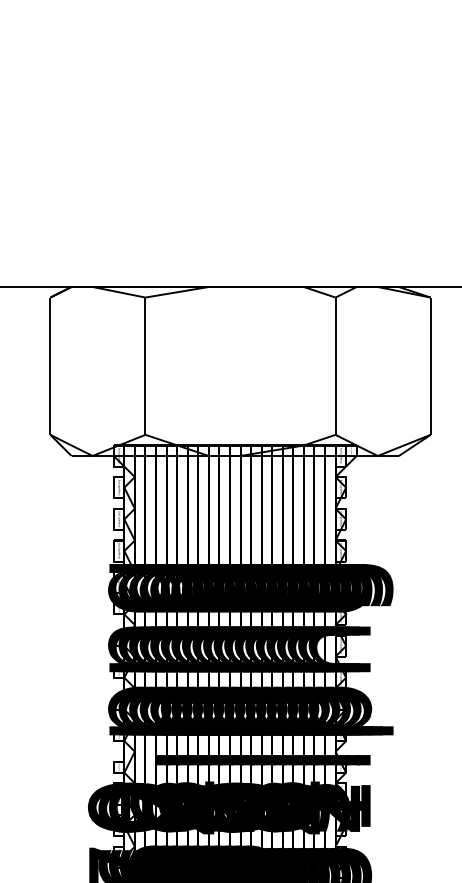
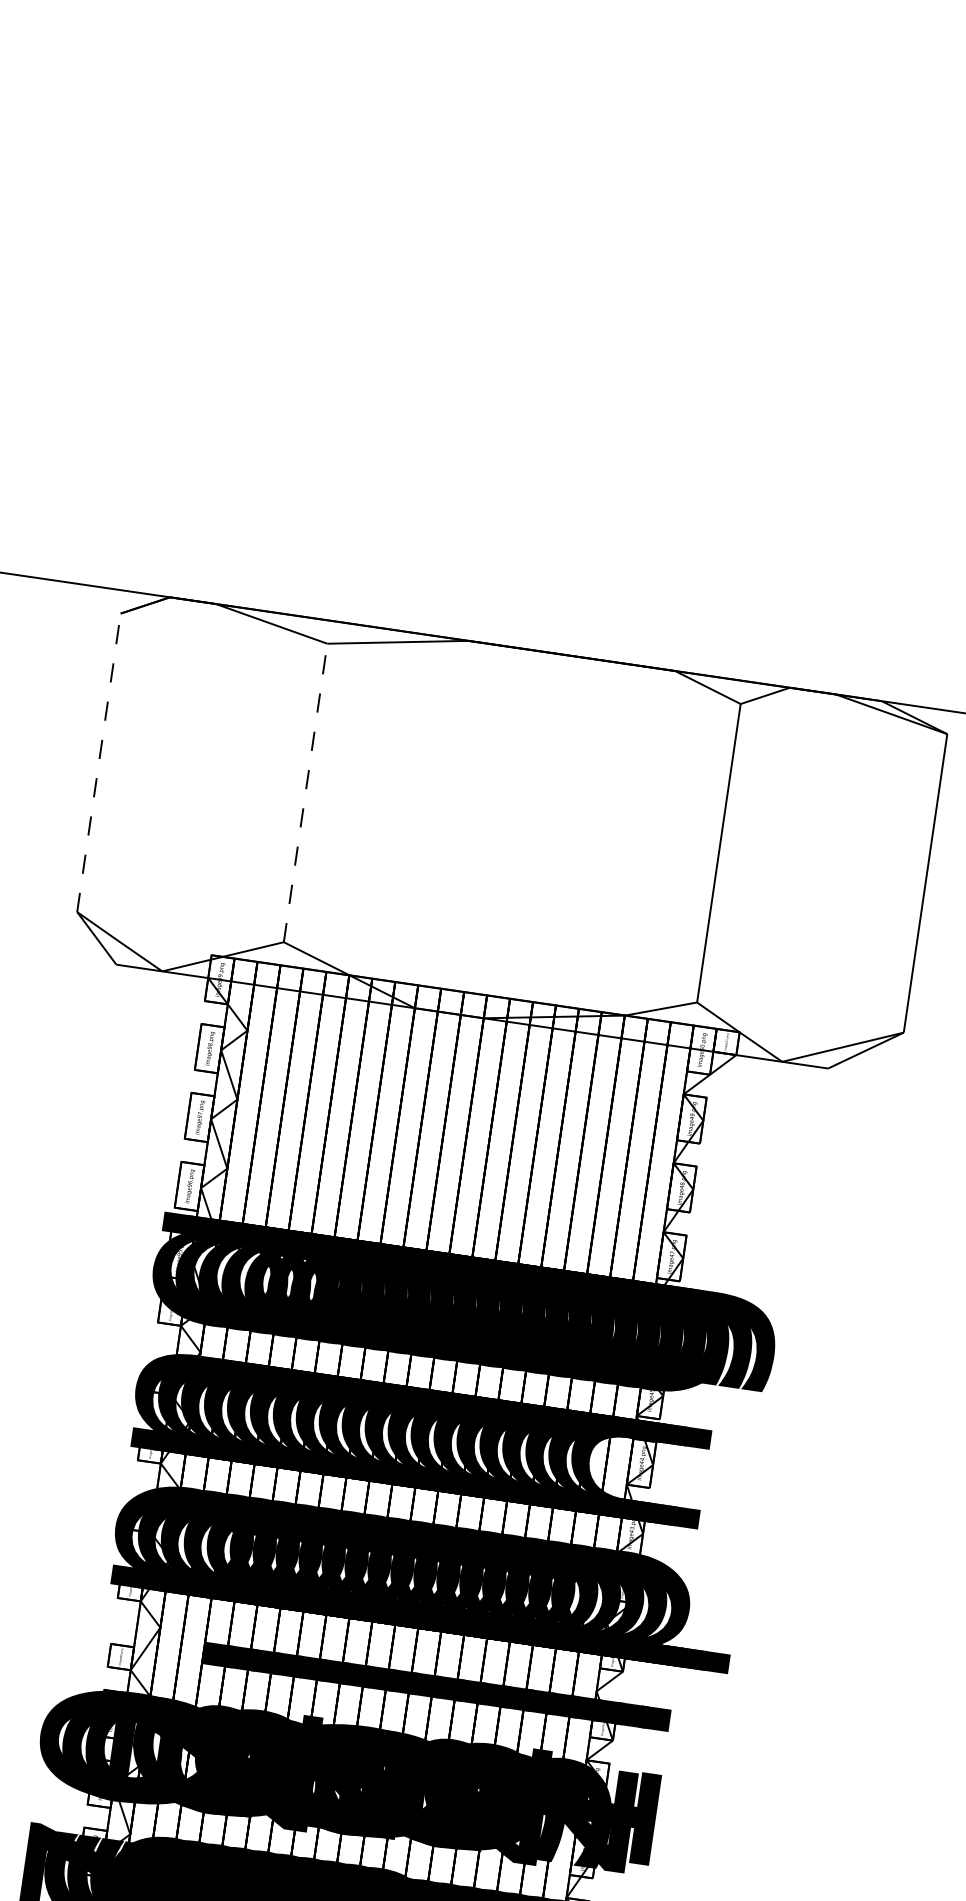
line: (50, 366) -> (99, 763), solid -> dashed
line: (145, 366) -> (305, 793), solid -> dashed

